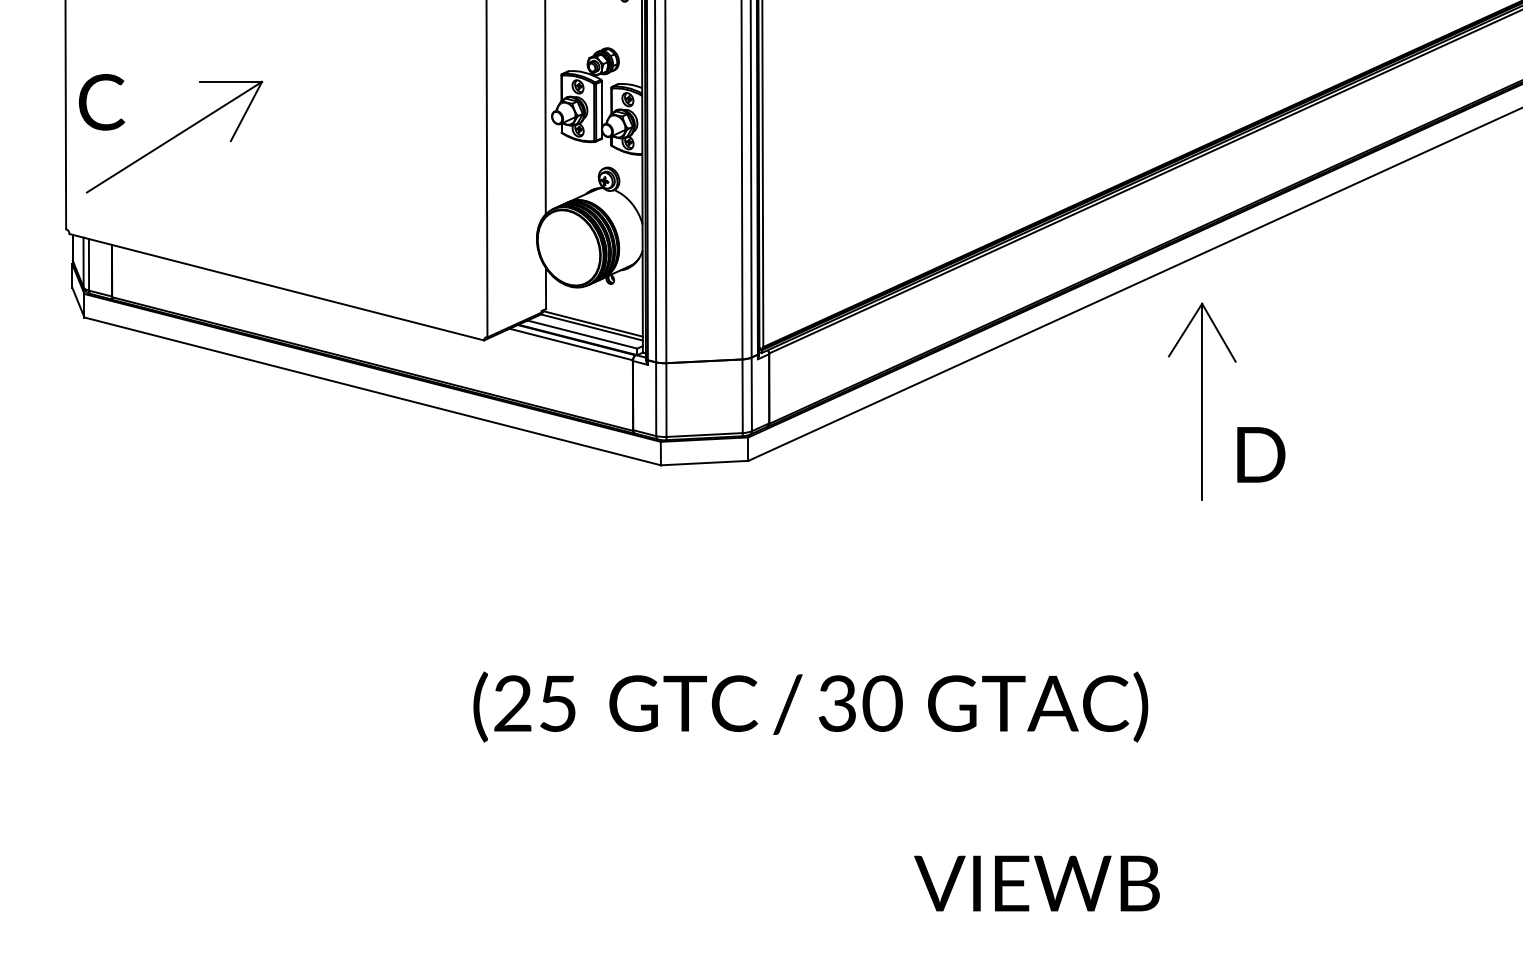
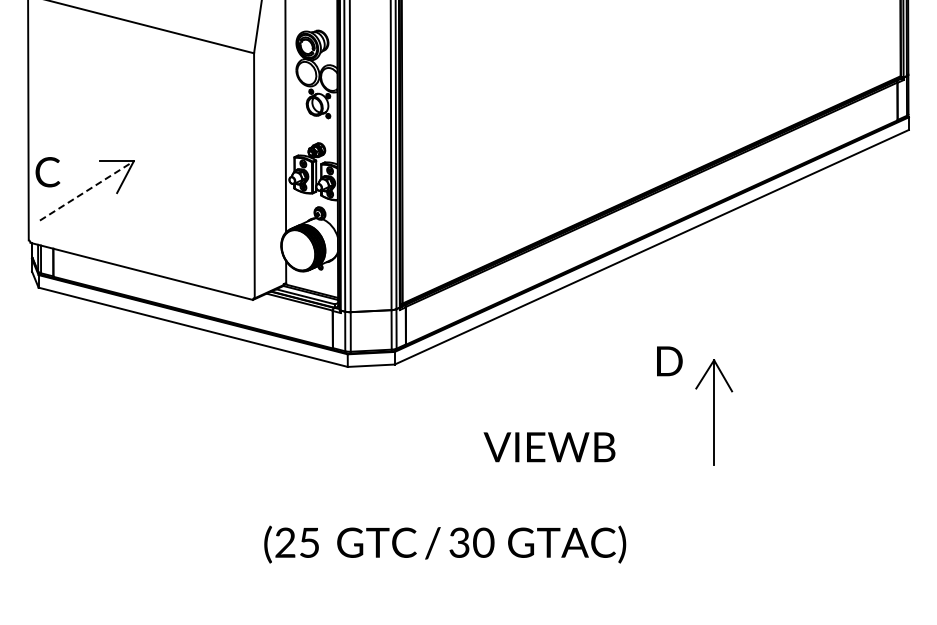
line: (173, 136) -> (86, 190), solid -> dashed
part: (1202, 401) -> (714, 412), moved
text: (811, 706) -> (445, 544), moved
text: (1036, 883) -> (549, 447), moved

